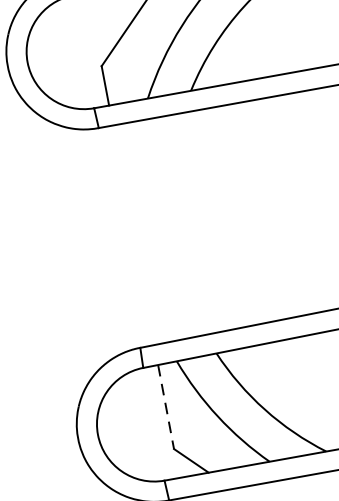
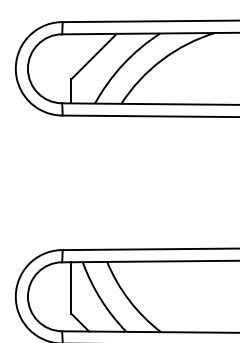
line: (166, 406) -> (71, 287), dashed -> solid

